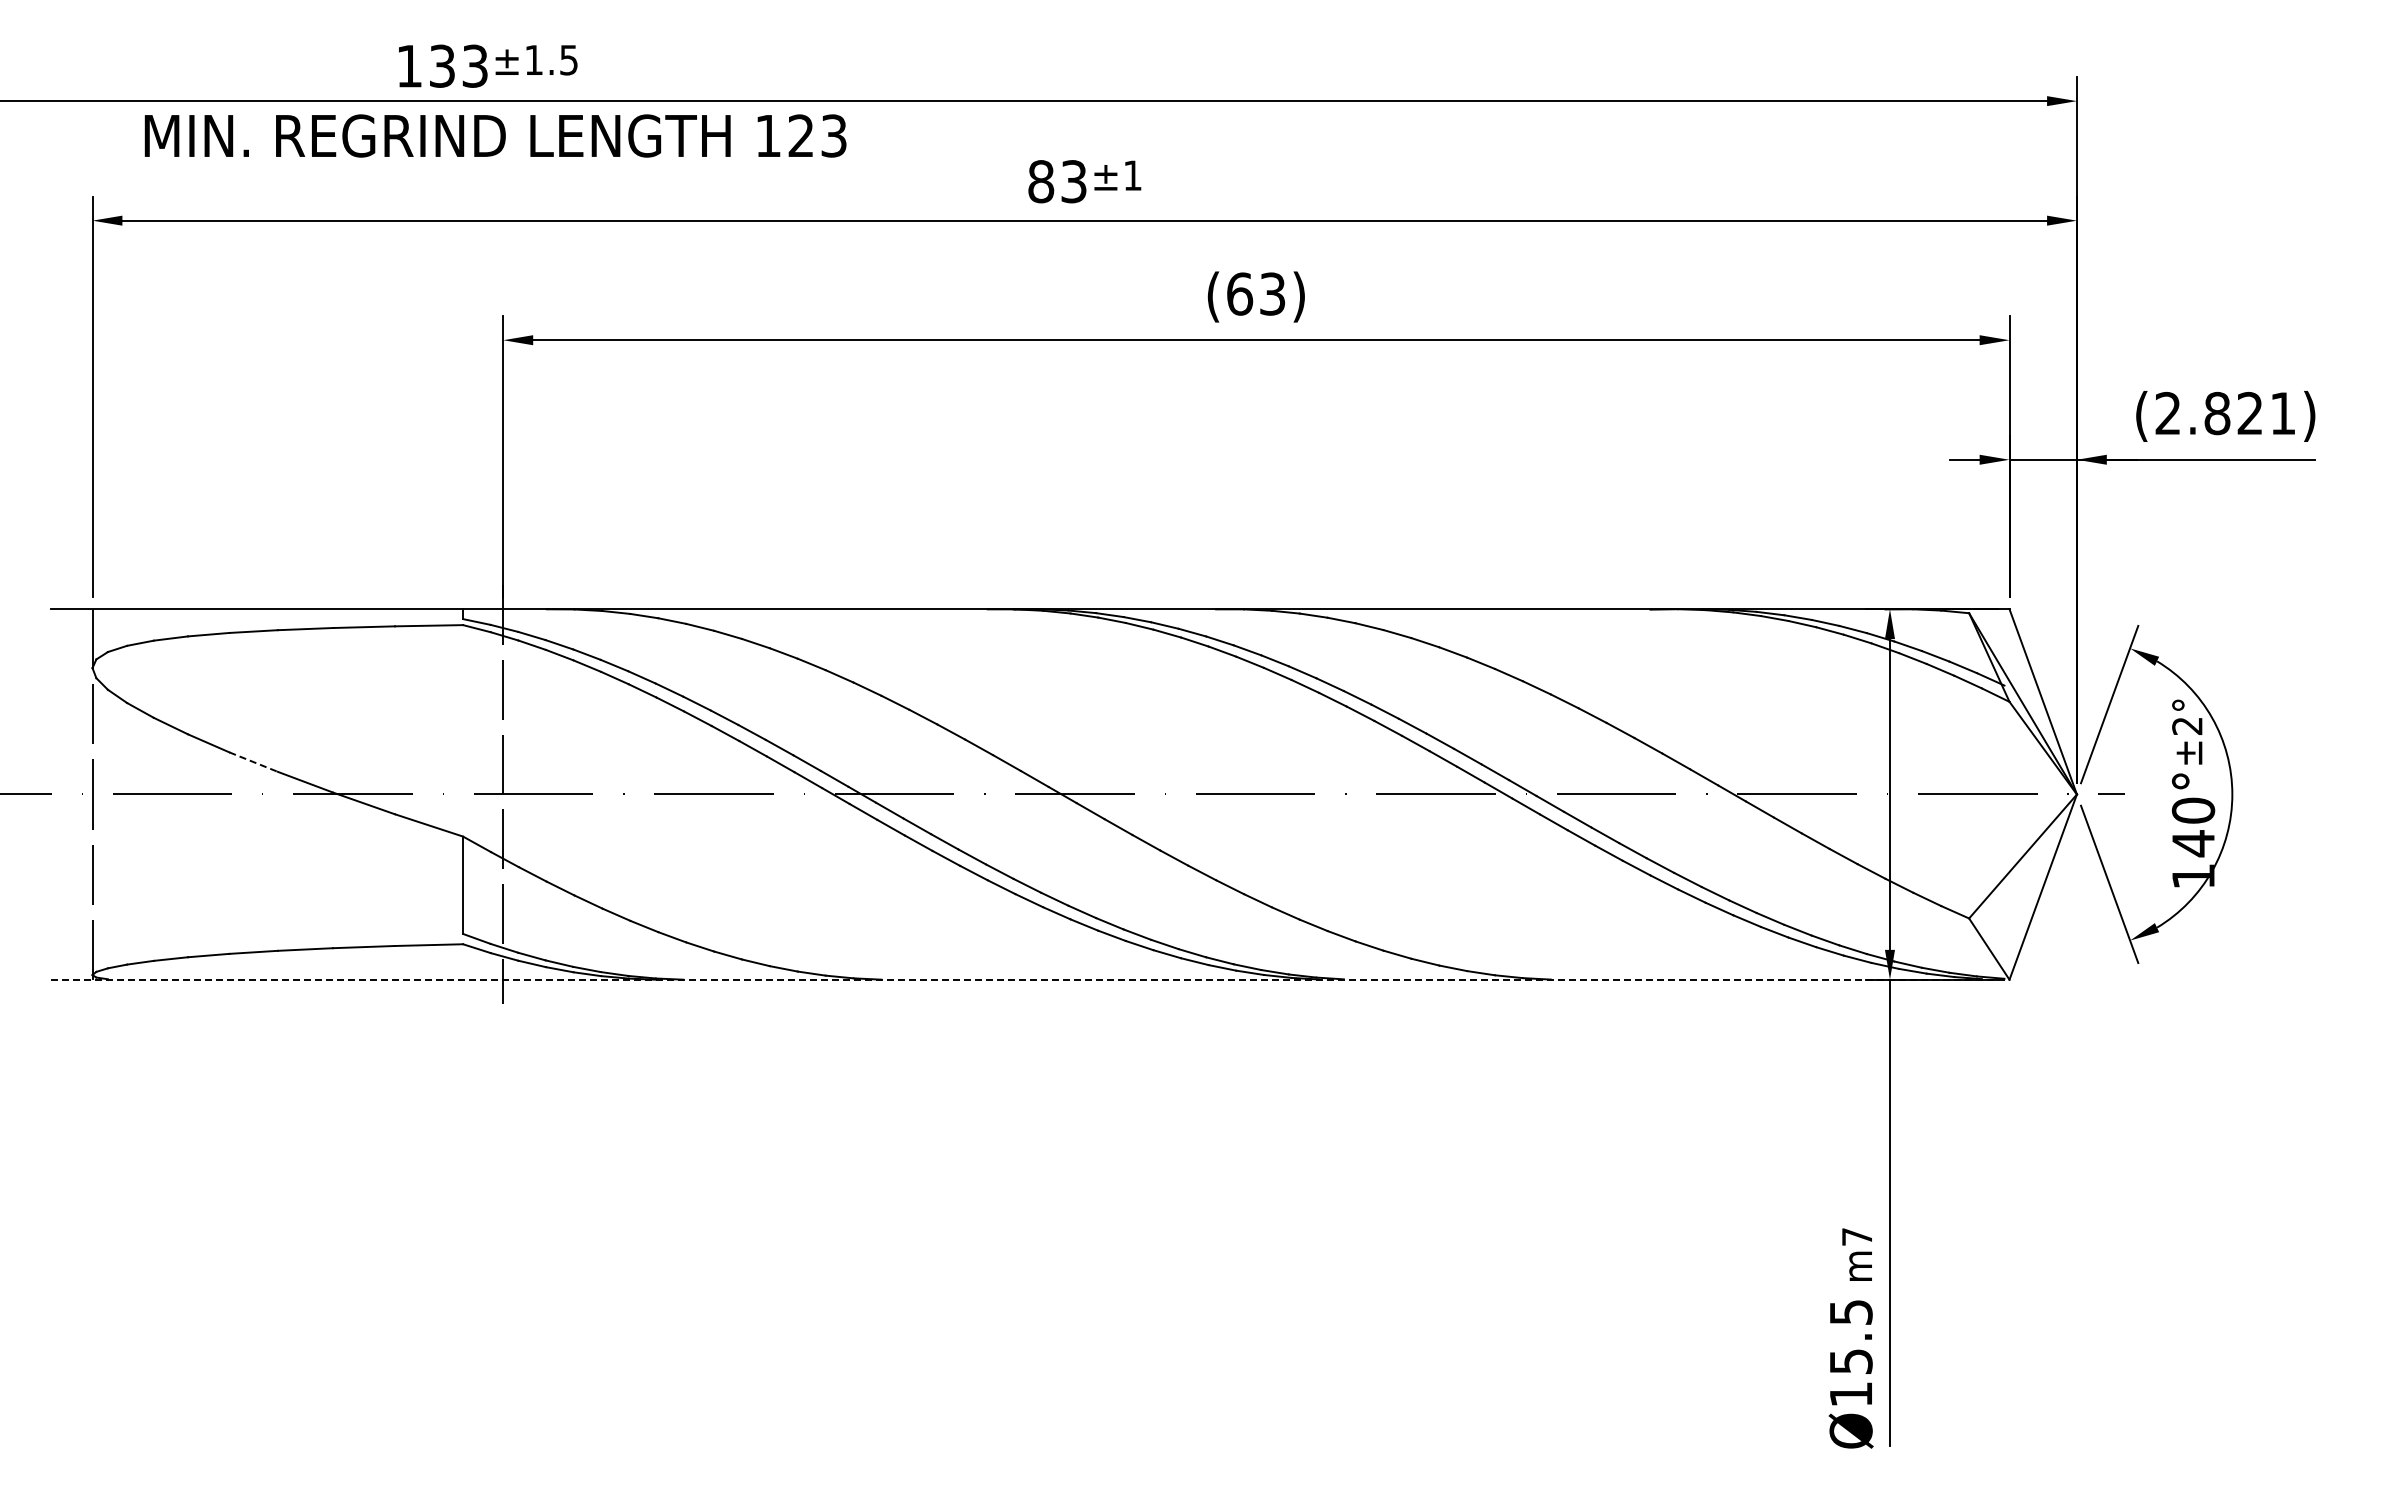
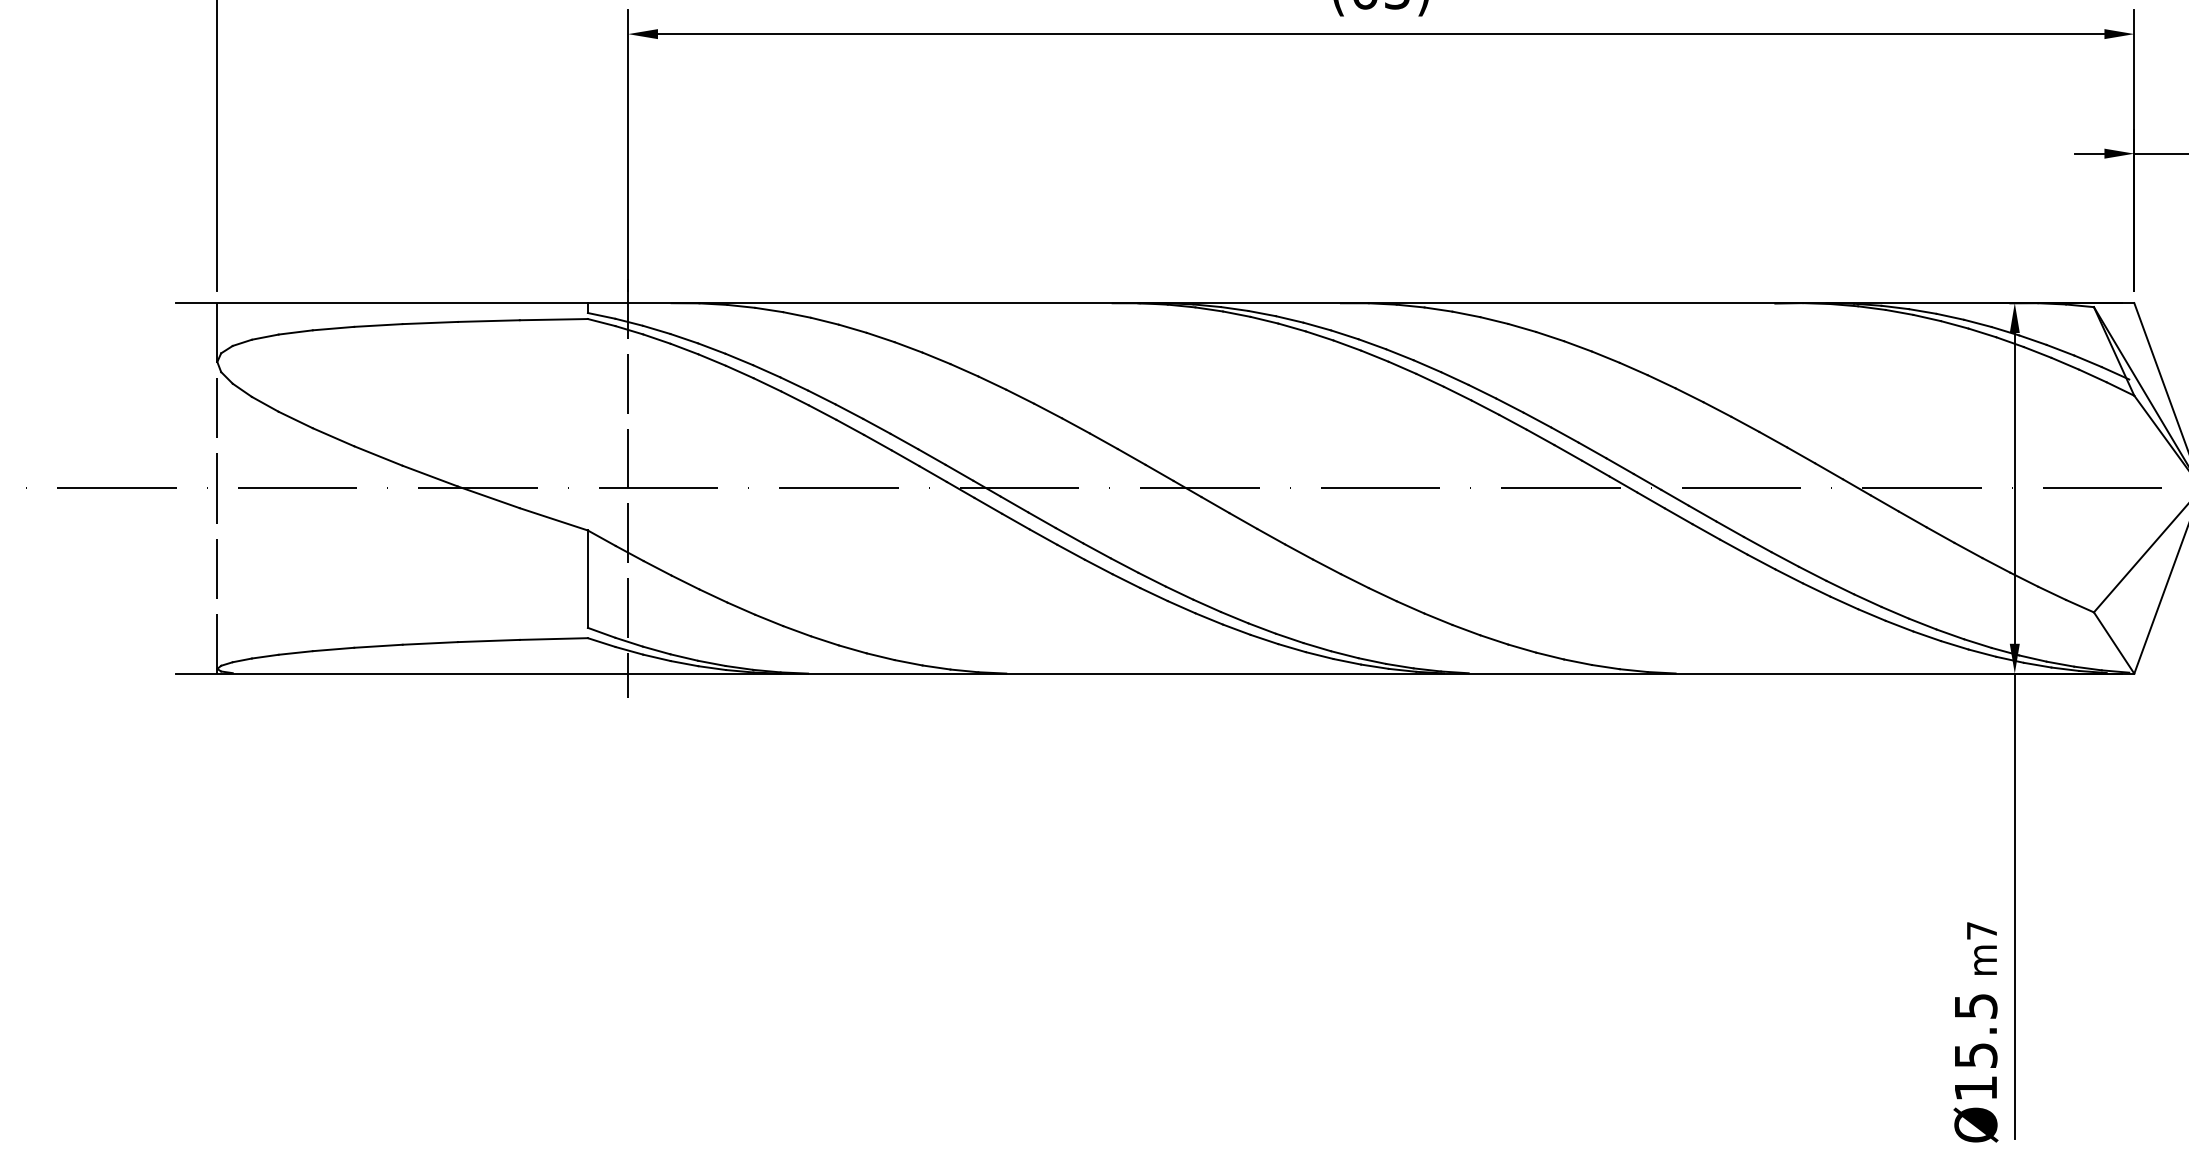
line: (254, 762) -> (379, 456), dashed -> solid
line: (1030, 979) -> (1155, 673), dashed -> solid

